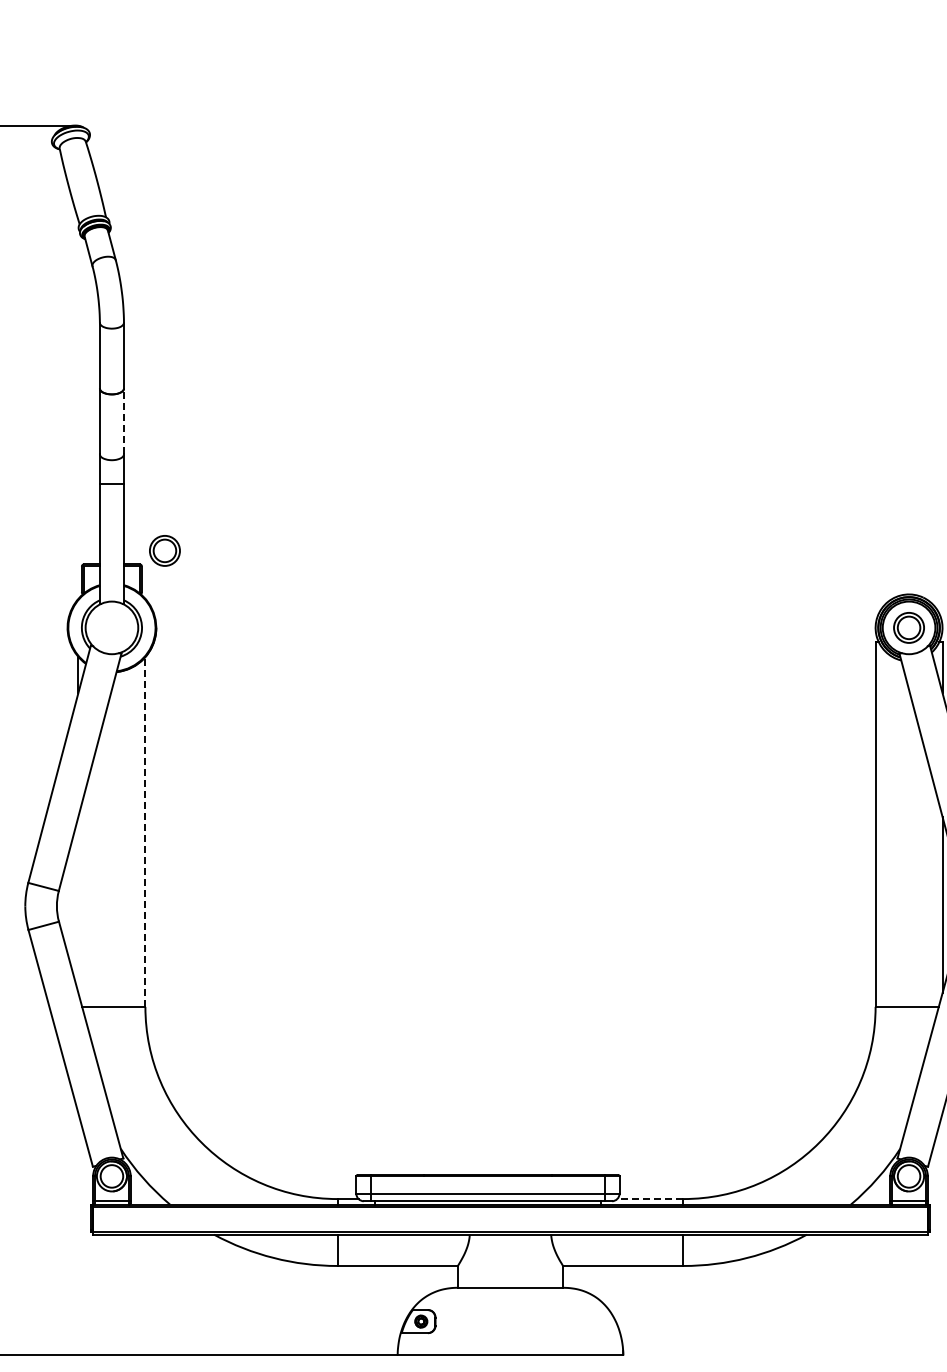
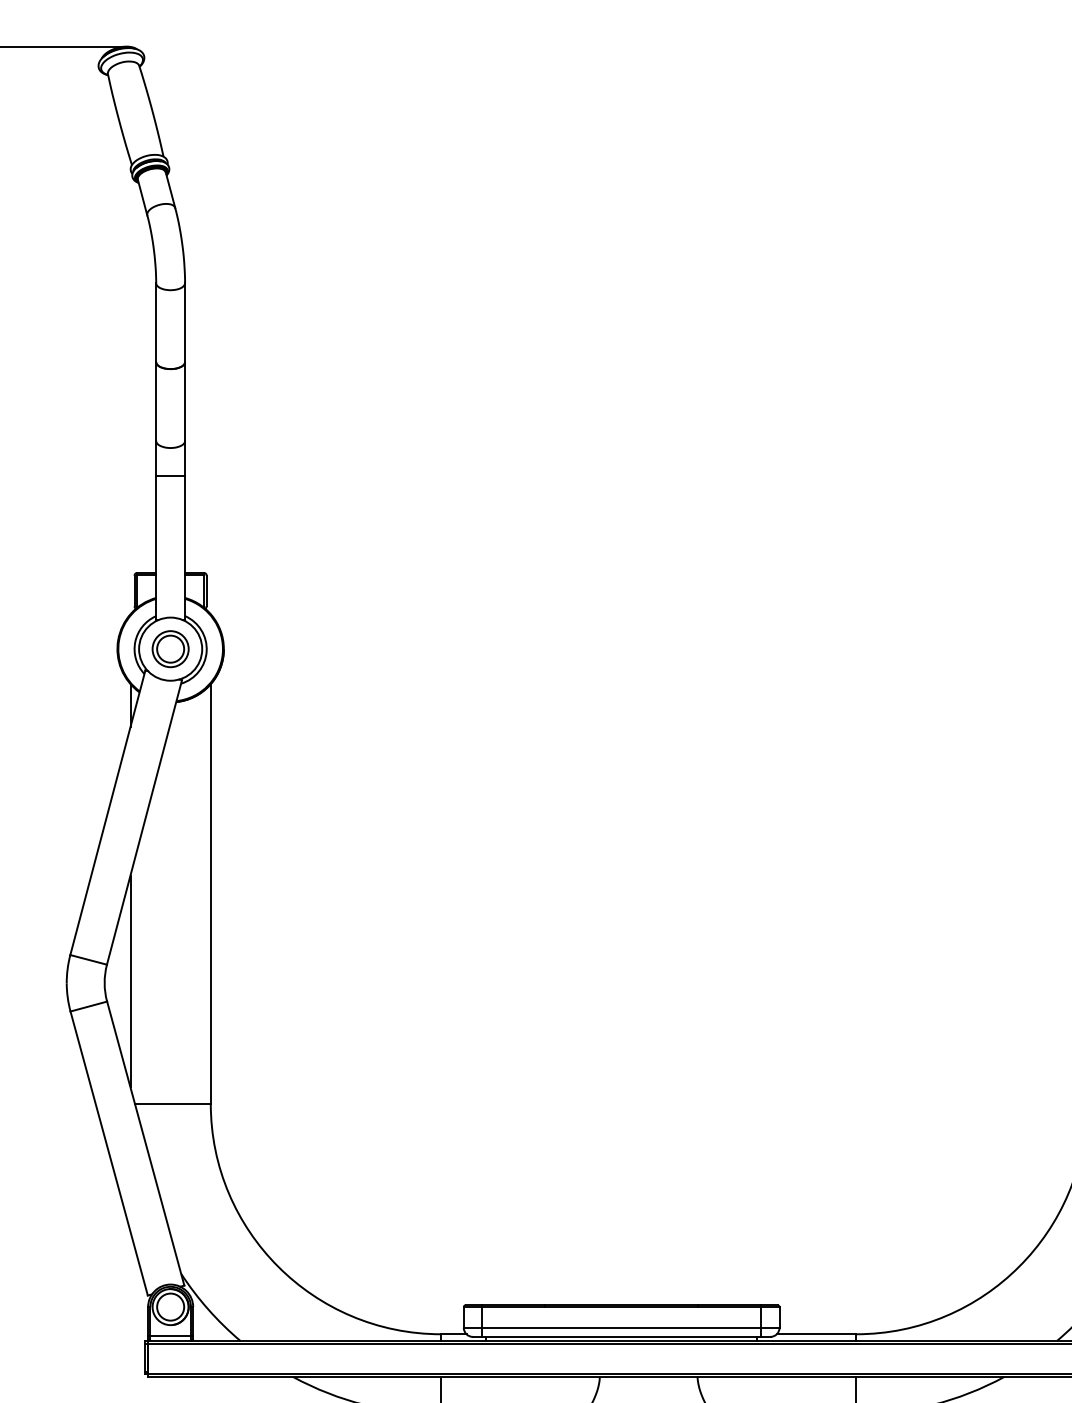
line: (123, 421) -> (184, 401), dashed -> solid
part: (164, 550) -> (170, 648), moved
line: (145, 832) -> (210, 894), dashed -> solid
line: (78, 904) -> (130, 980), added
line: (649, 1199) -> (815, 1334), dashed -> solid

